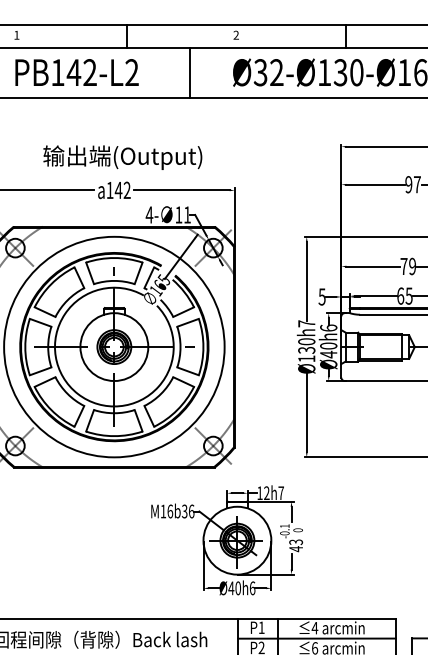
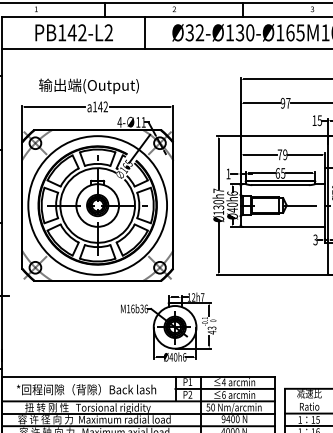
text: (121, 156) -> (88, 85), moved
text: (322, 296) -> (228, 173), 5 -> 1

